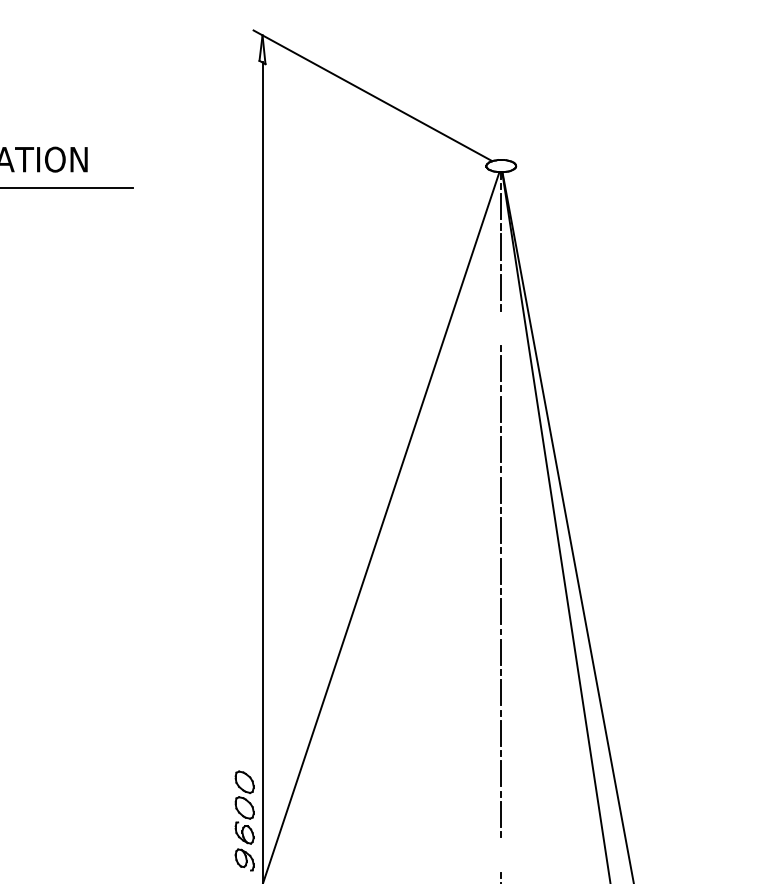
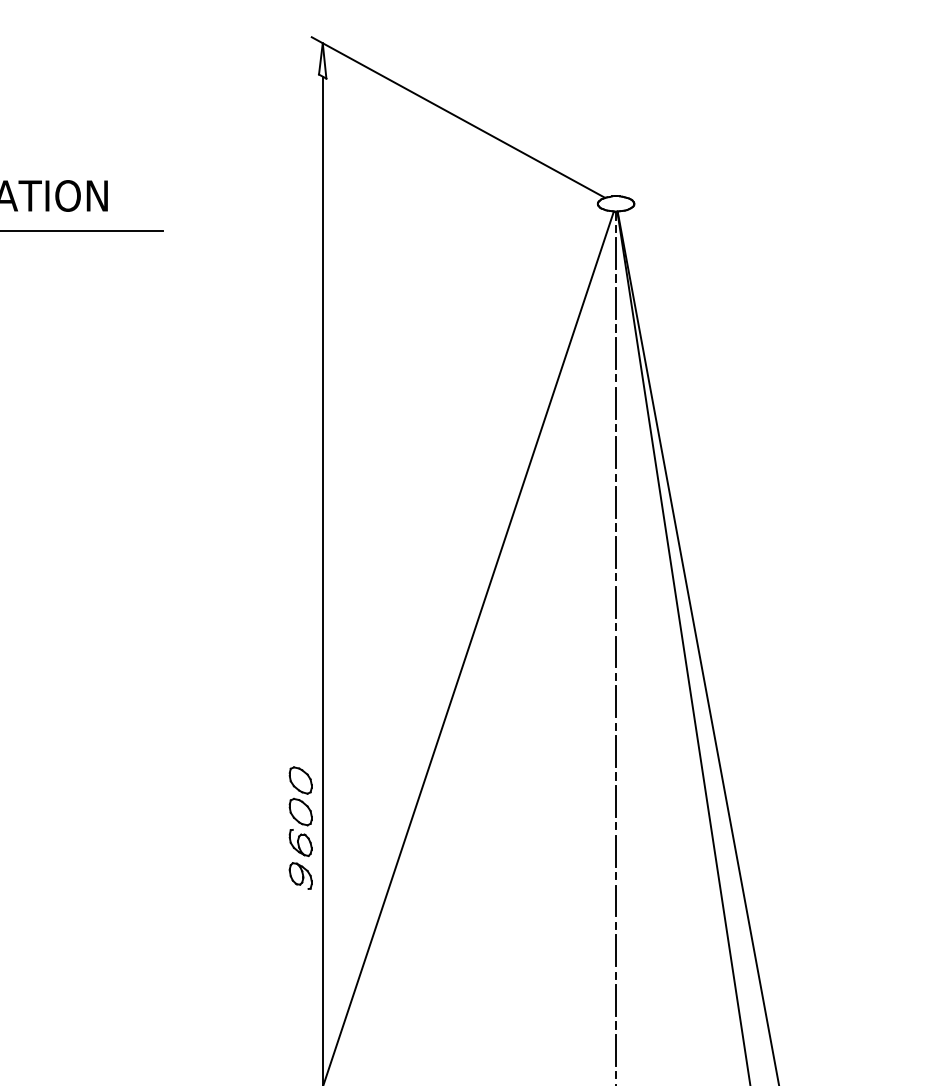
line: (501, 327) -> (616, 402), added
part: (244, 820) -> (300, 827), moved
line: (501, 854) -> (616, 1049), added

